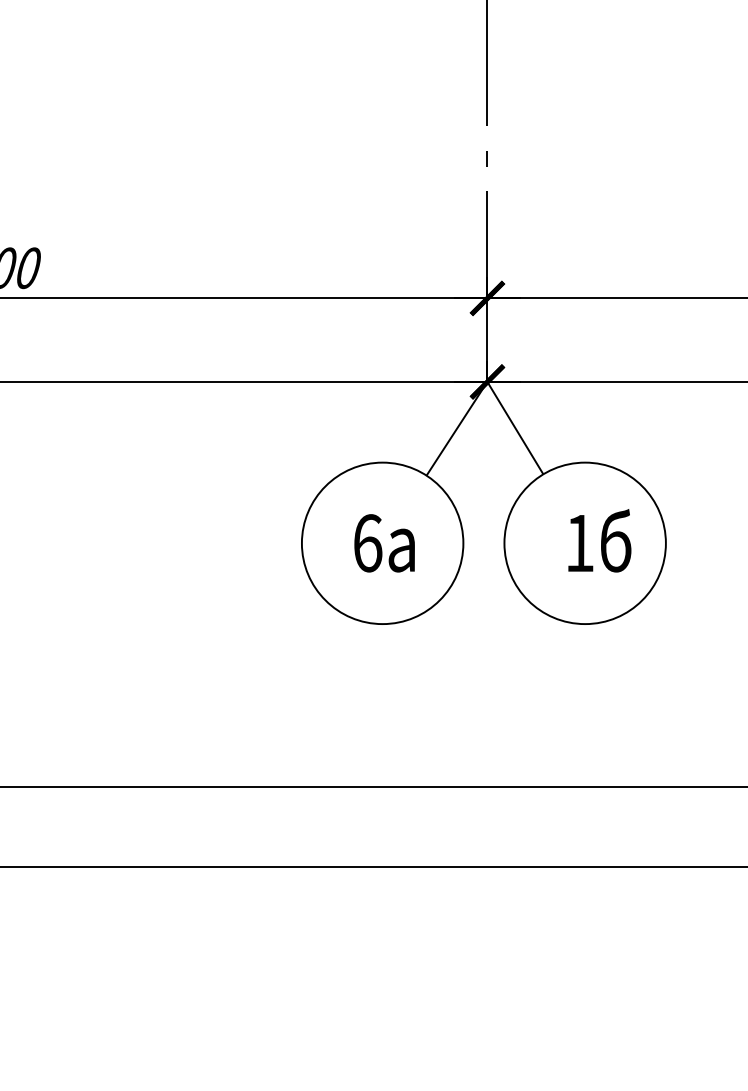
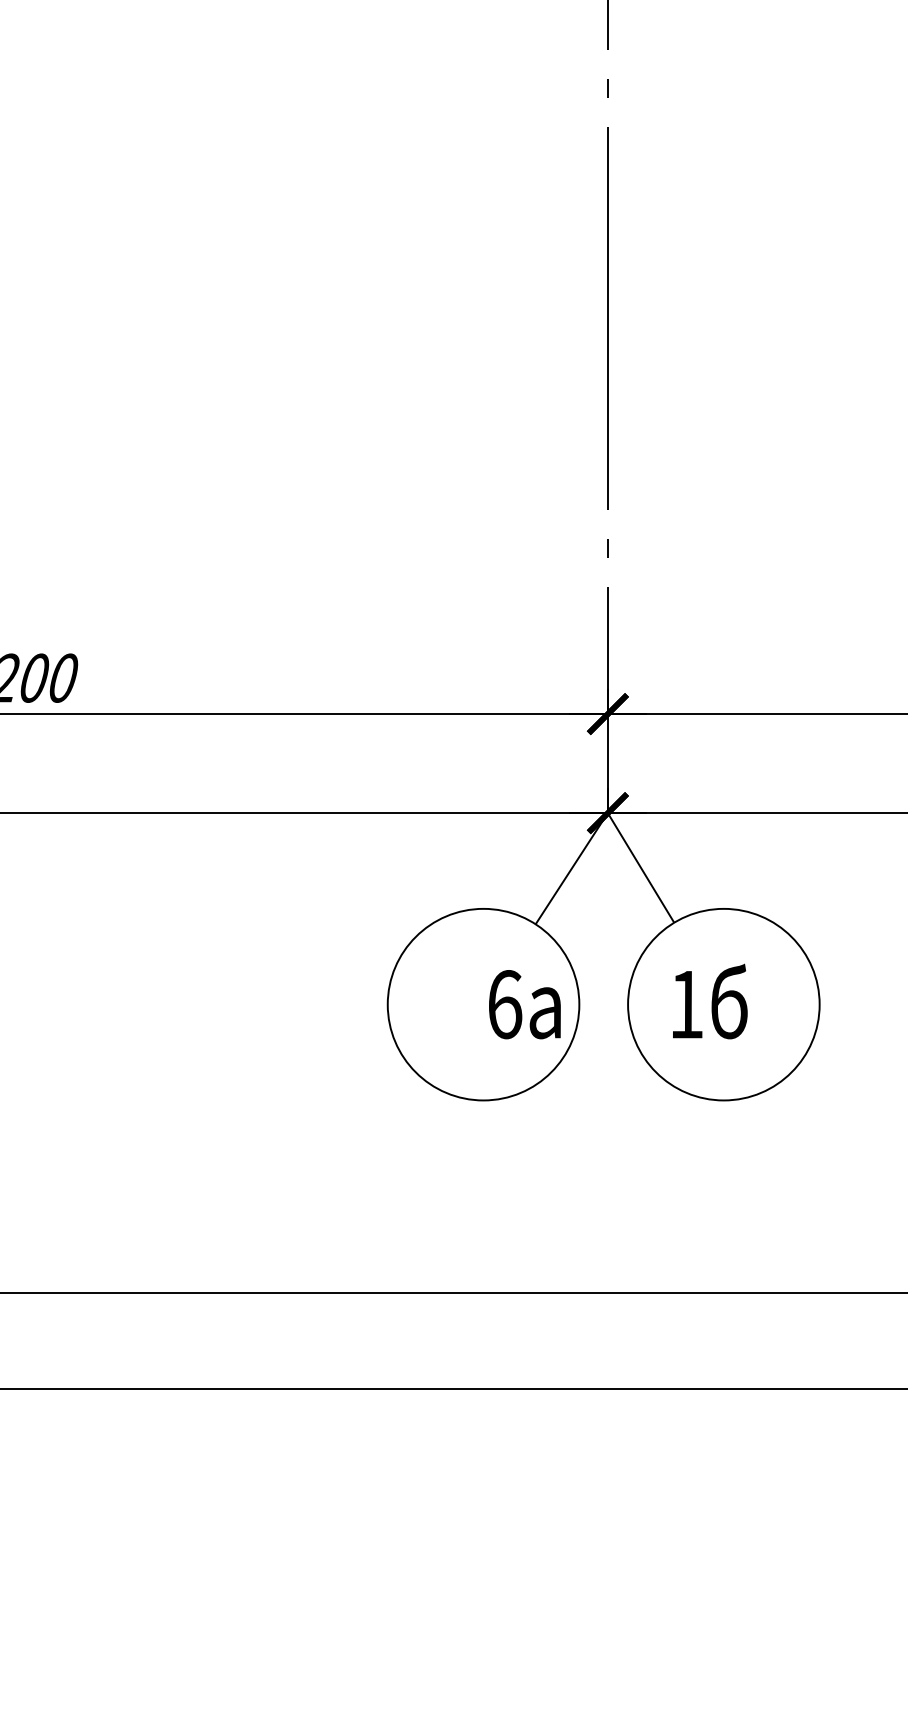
text: (600, 540) -> (710, 1001), moved
text: (384, 543) -> (524, 1004), moved

